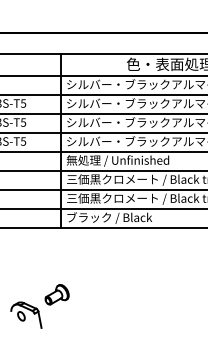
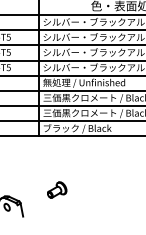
part: (56, 294) -> (56, 189), moved

